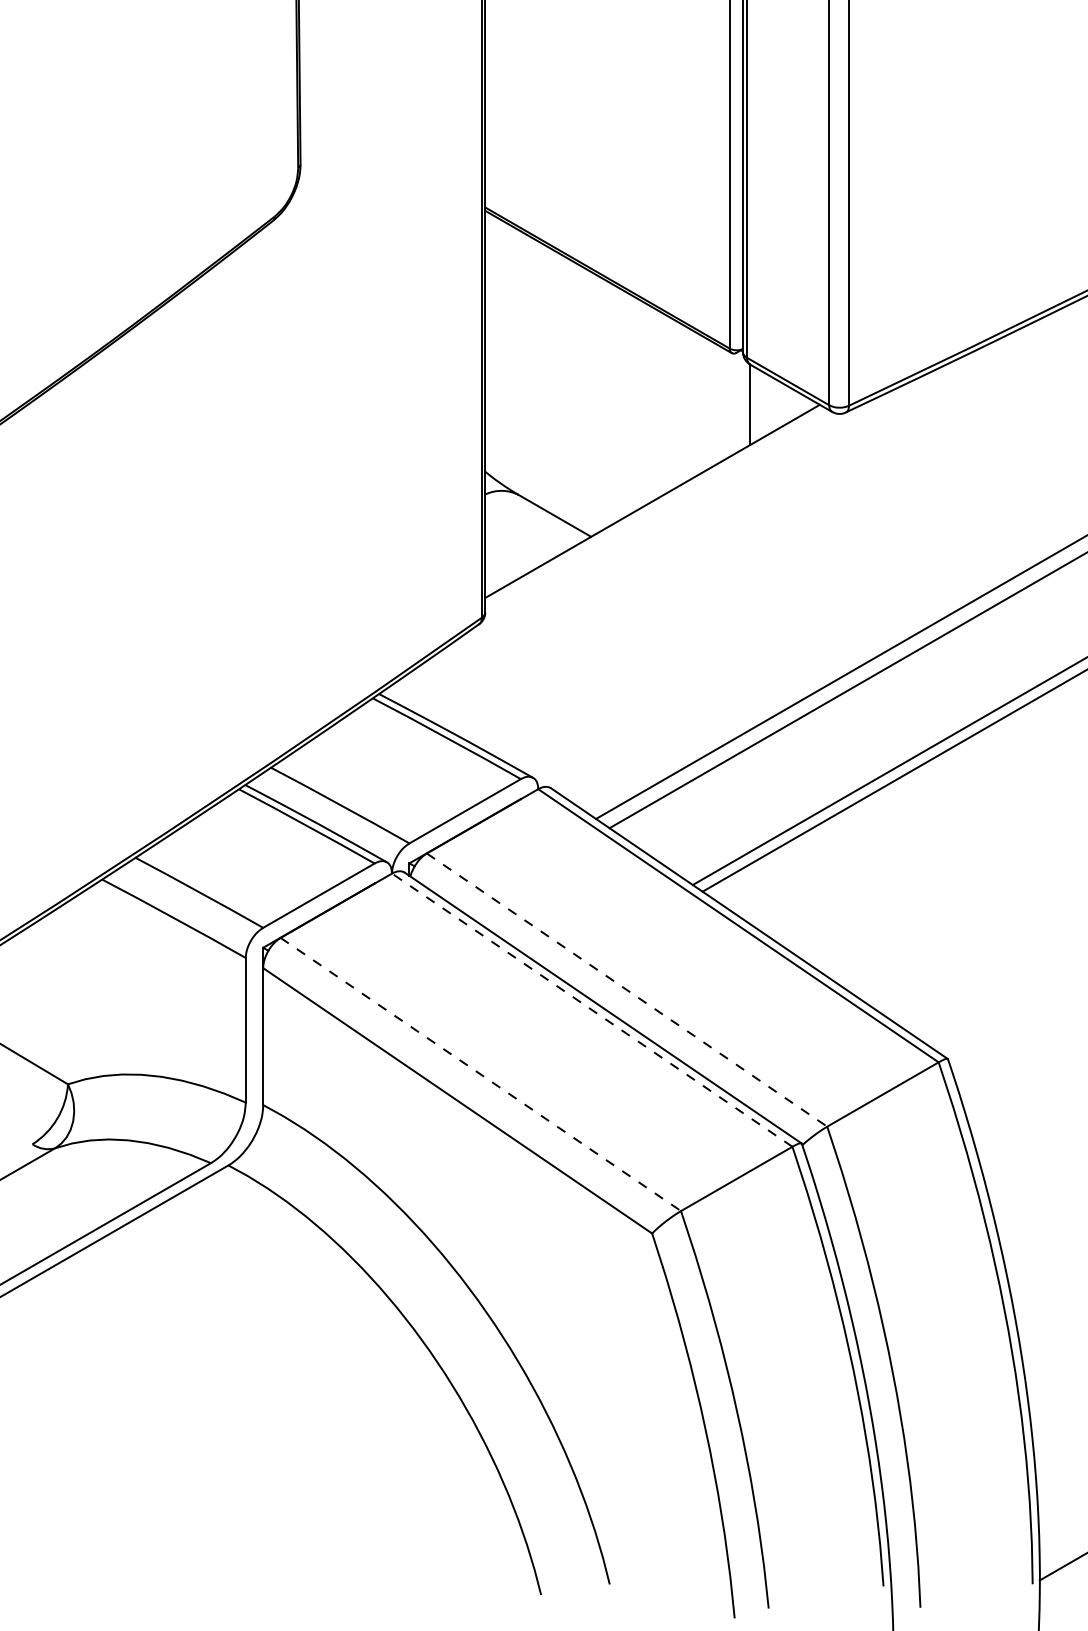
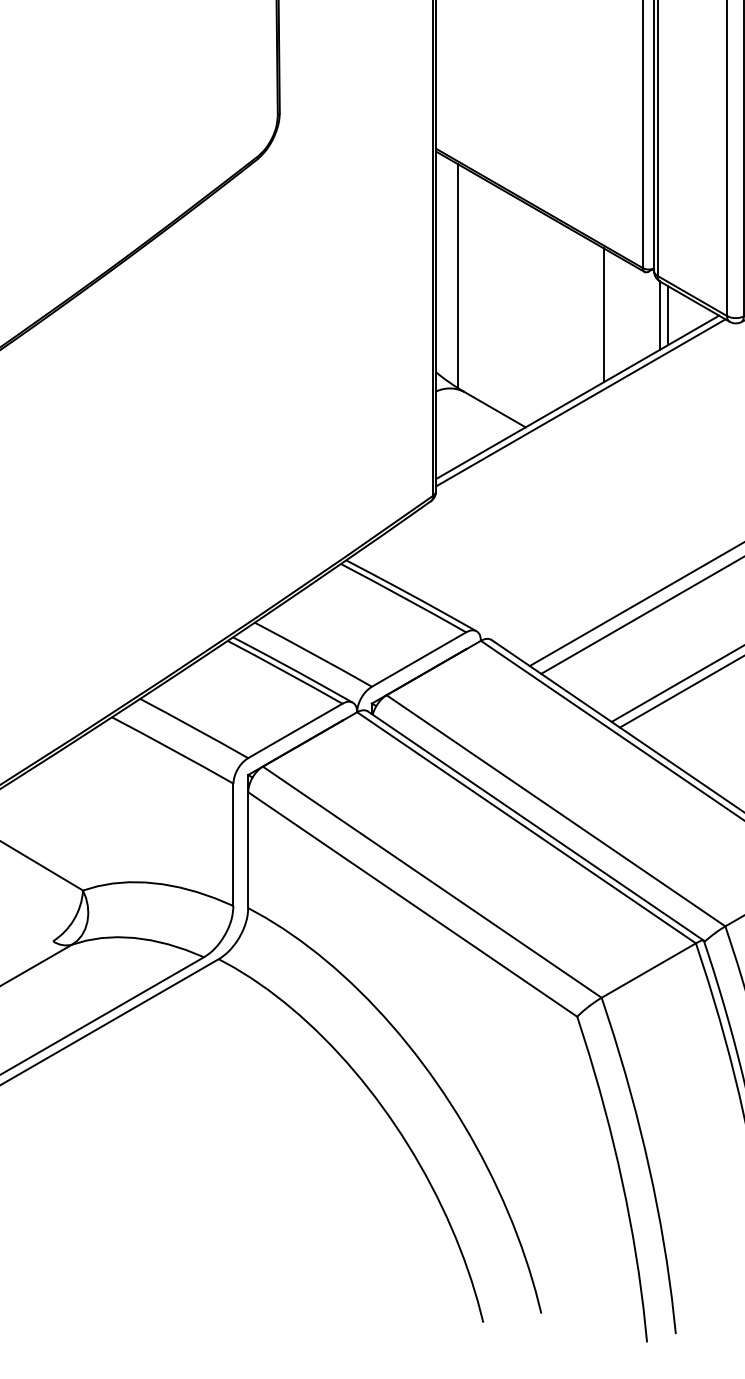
line: (511, 357) -> (458, 275), added
line: (683, 404) -> (603, 315), added
line: (759, 404) -> (668, 315), added
line: (656, 507) -> (580, 402), added
line: (627, 990) -> (556, 811), dashed -> solid
line: (591, 1009) -> (525, 827), dashed -> solid
line: (481, 1074) -> (432, 882), dashed -> solid

